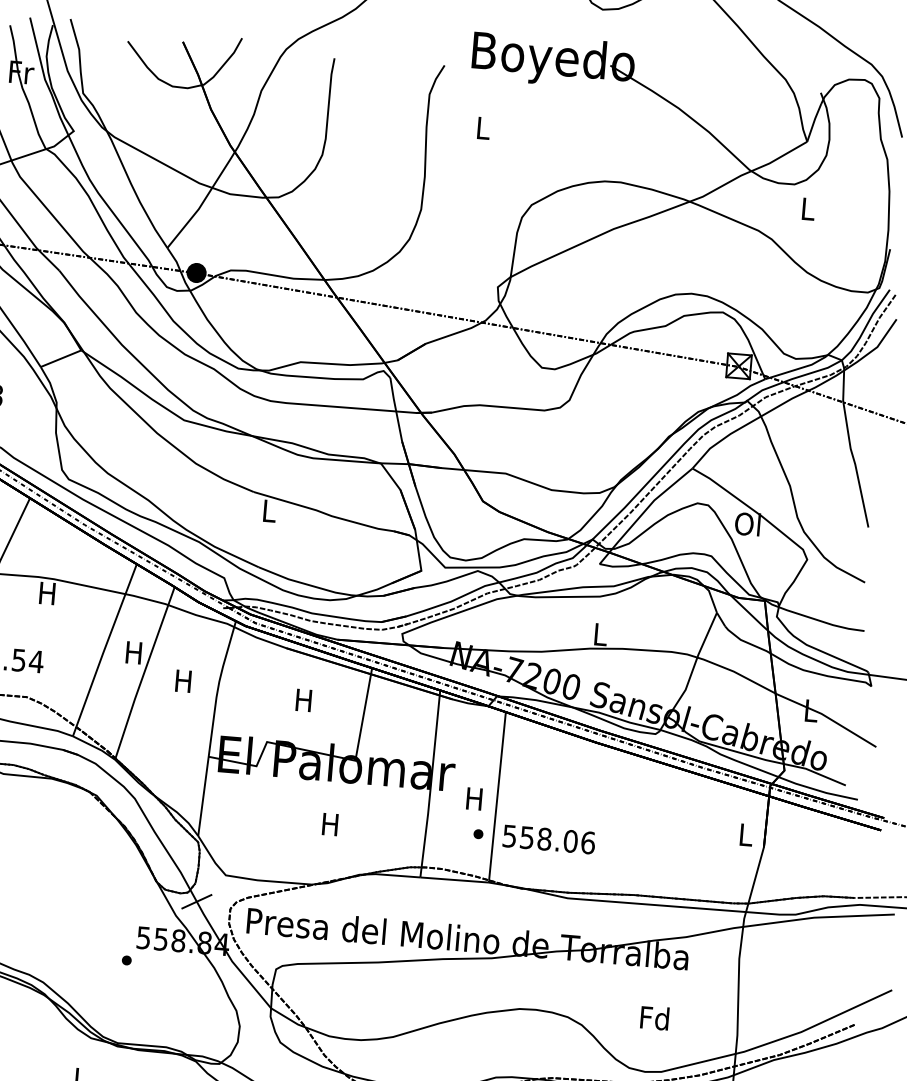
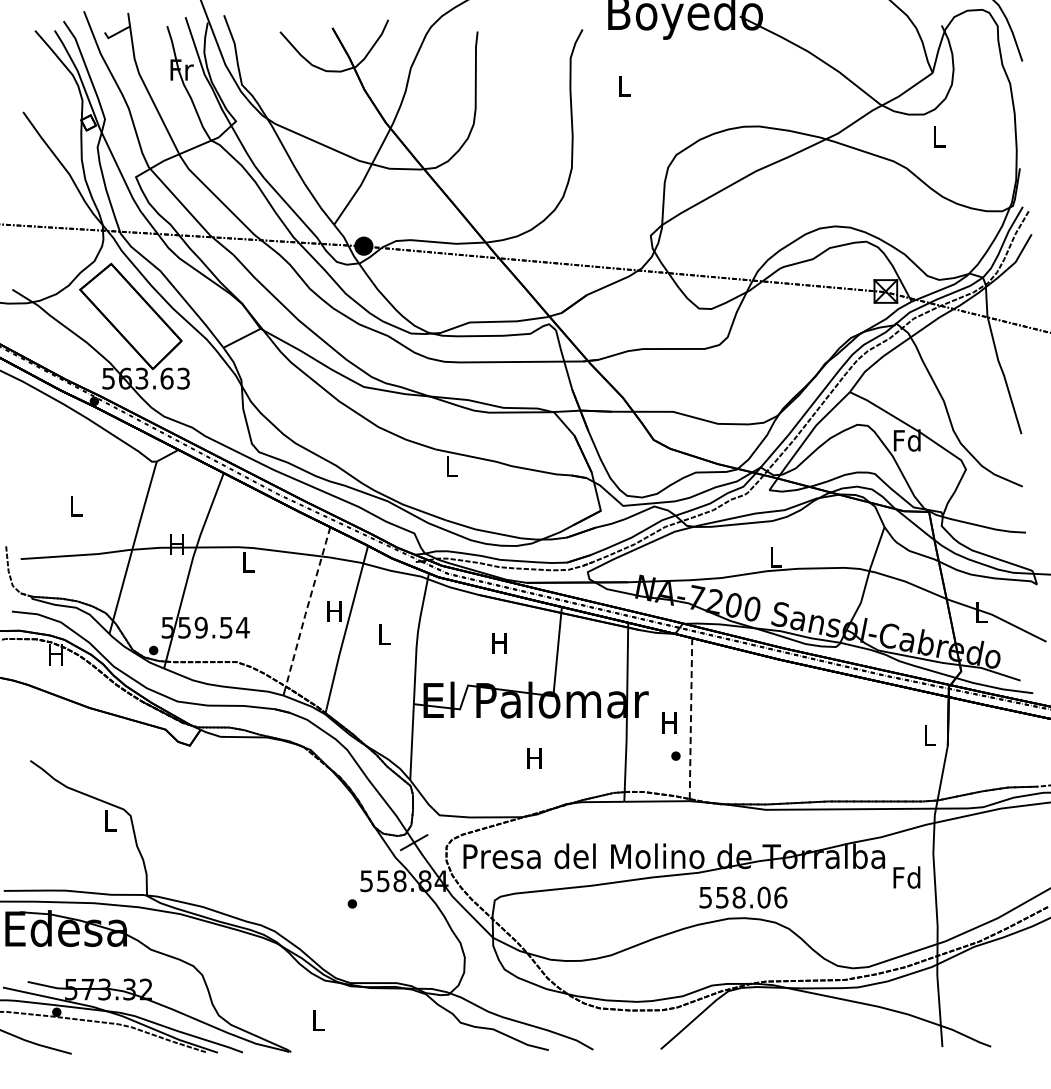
text: (747, 524) -> (906, 440), Ol -> Fd
text: (47, 593) -> (247, 562), H -> L
line: (105, 646) -> (307, 607), solid -> dashed
text: (183, 681) -> (383, 634), H -> L
line: (496, 796) -> (690, 718), solid -> dashed
text: (549, 839) -> (743, 897), moved
text: (654, 1018) -> (906, 877), moved

